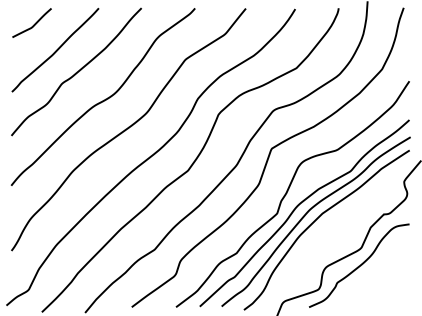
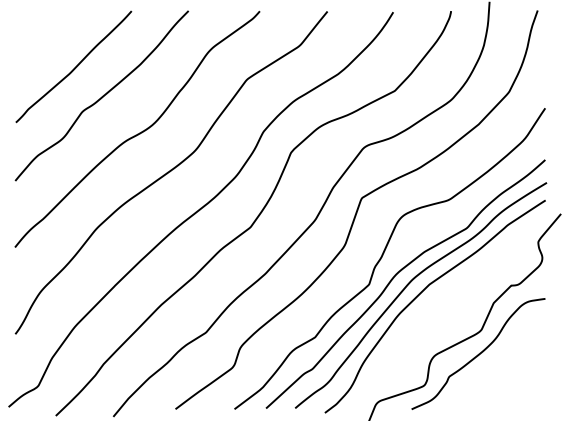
curve: (34, 24) -> (45, 32), removed

